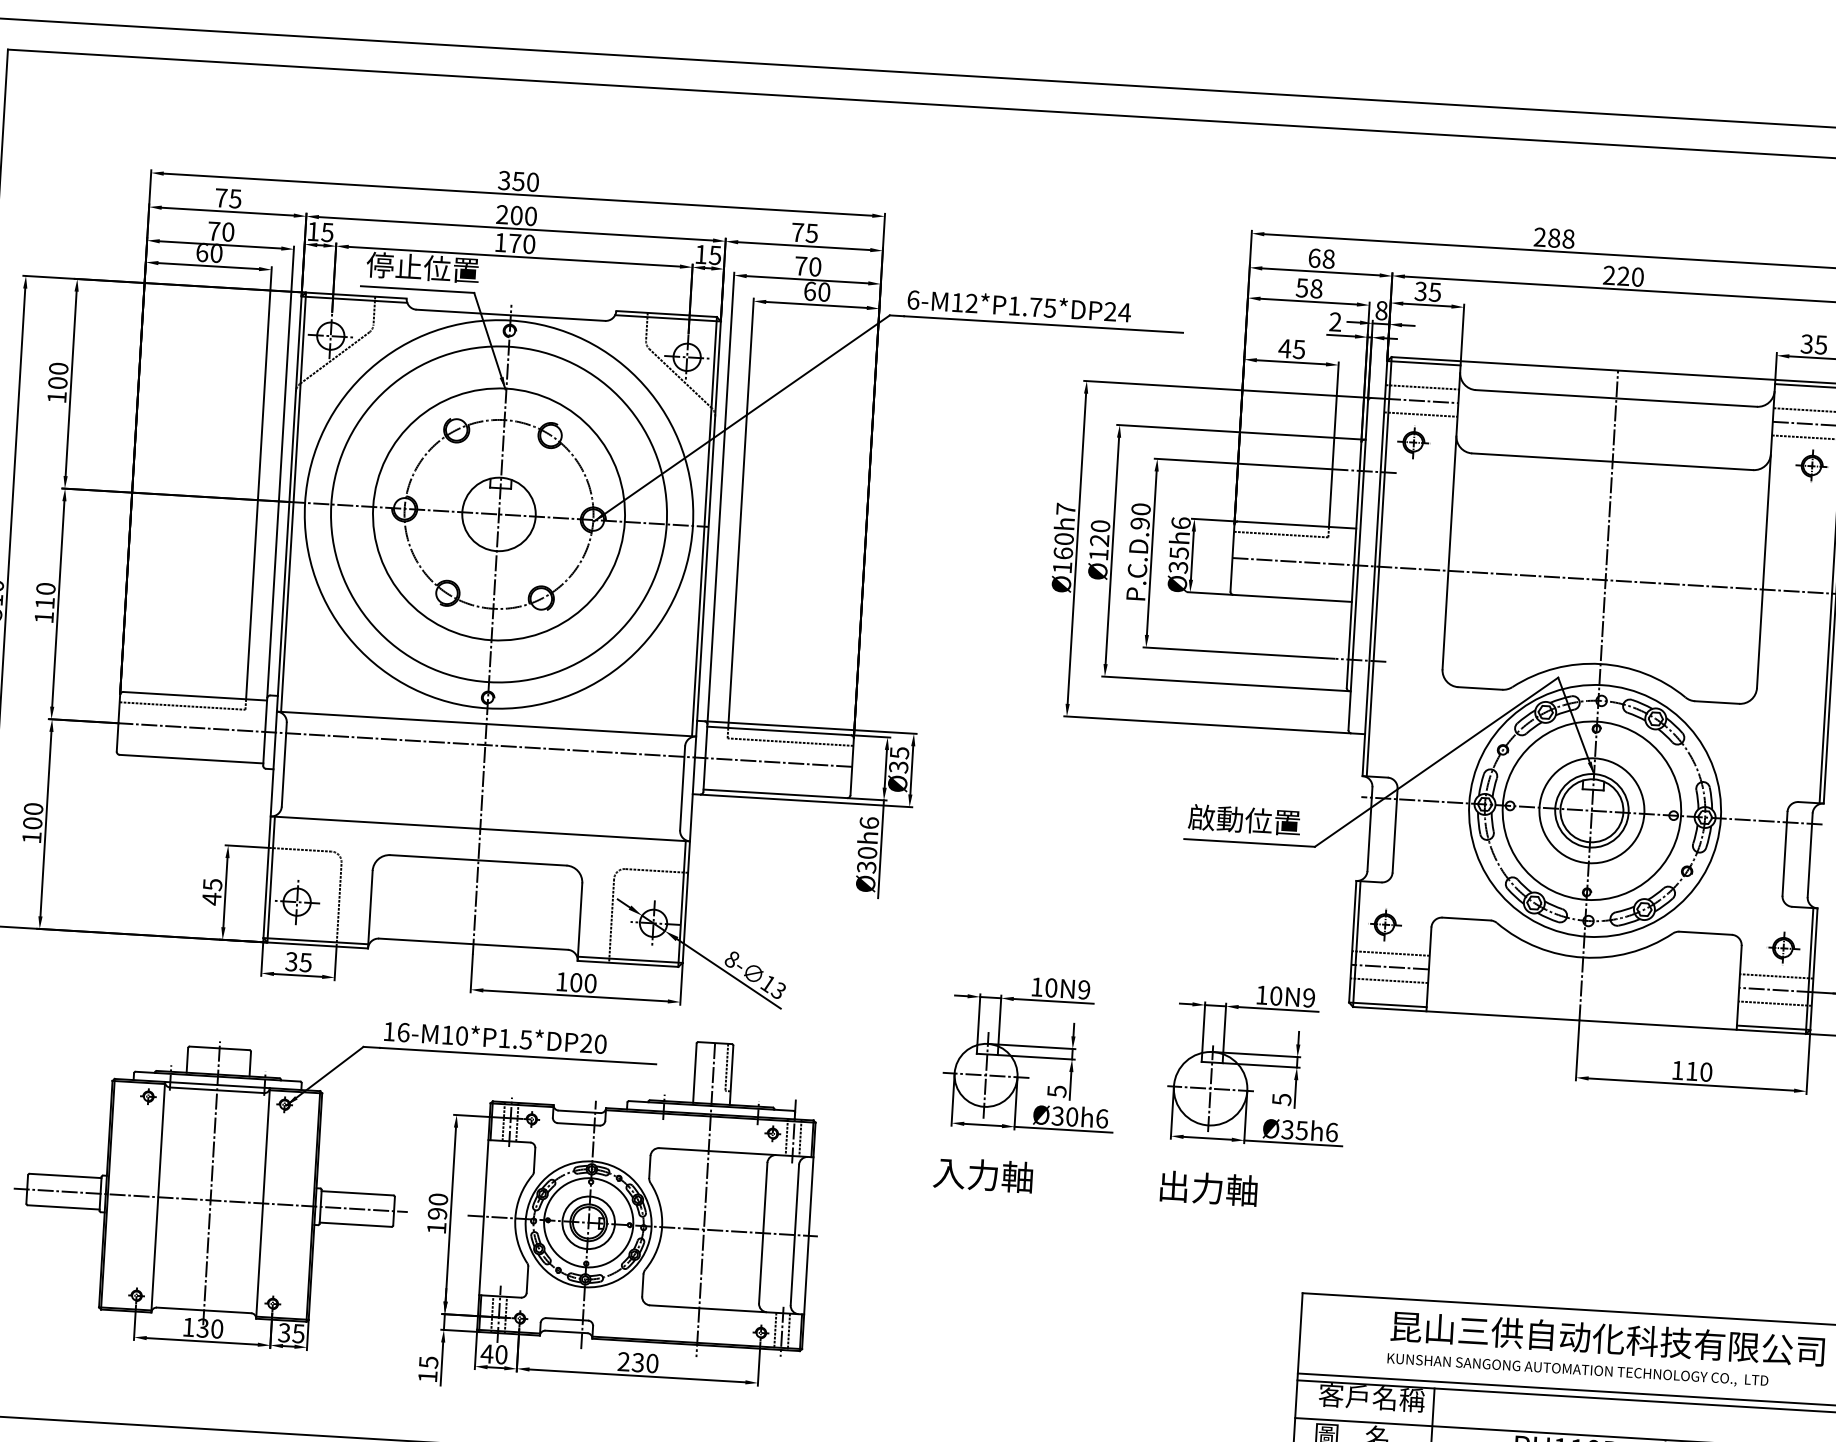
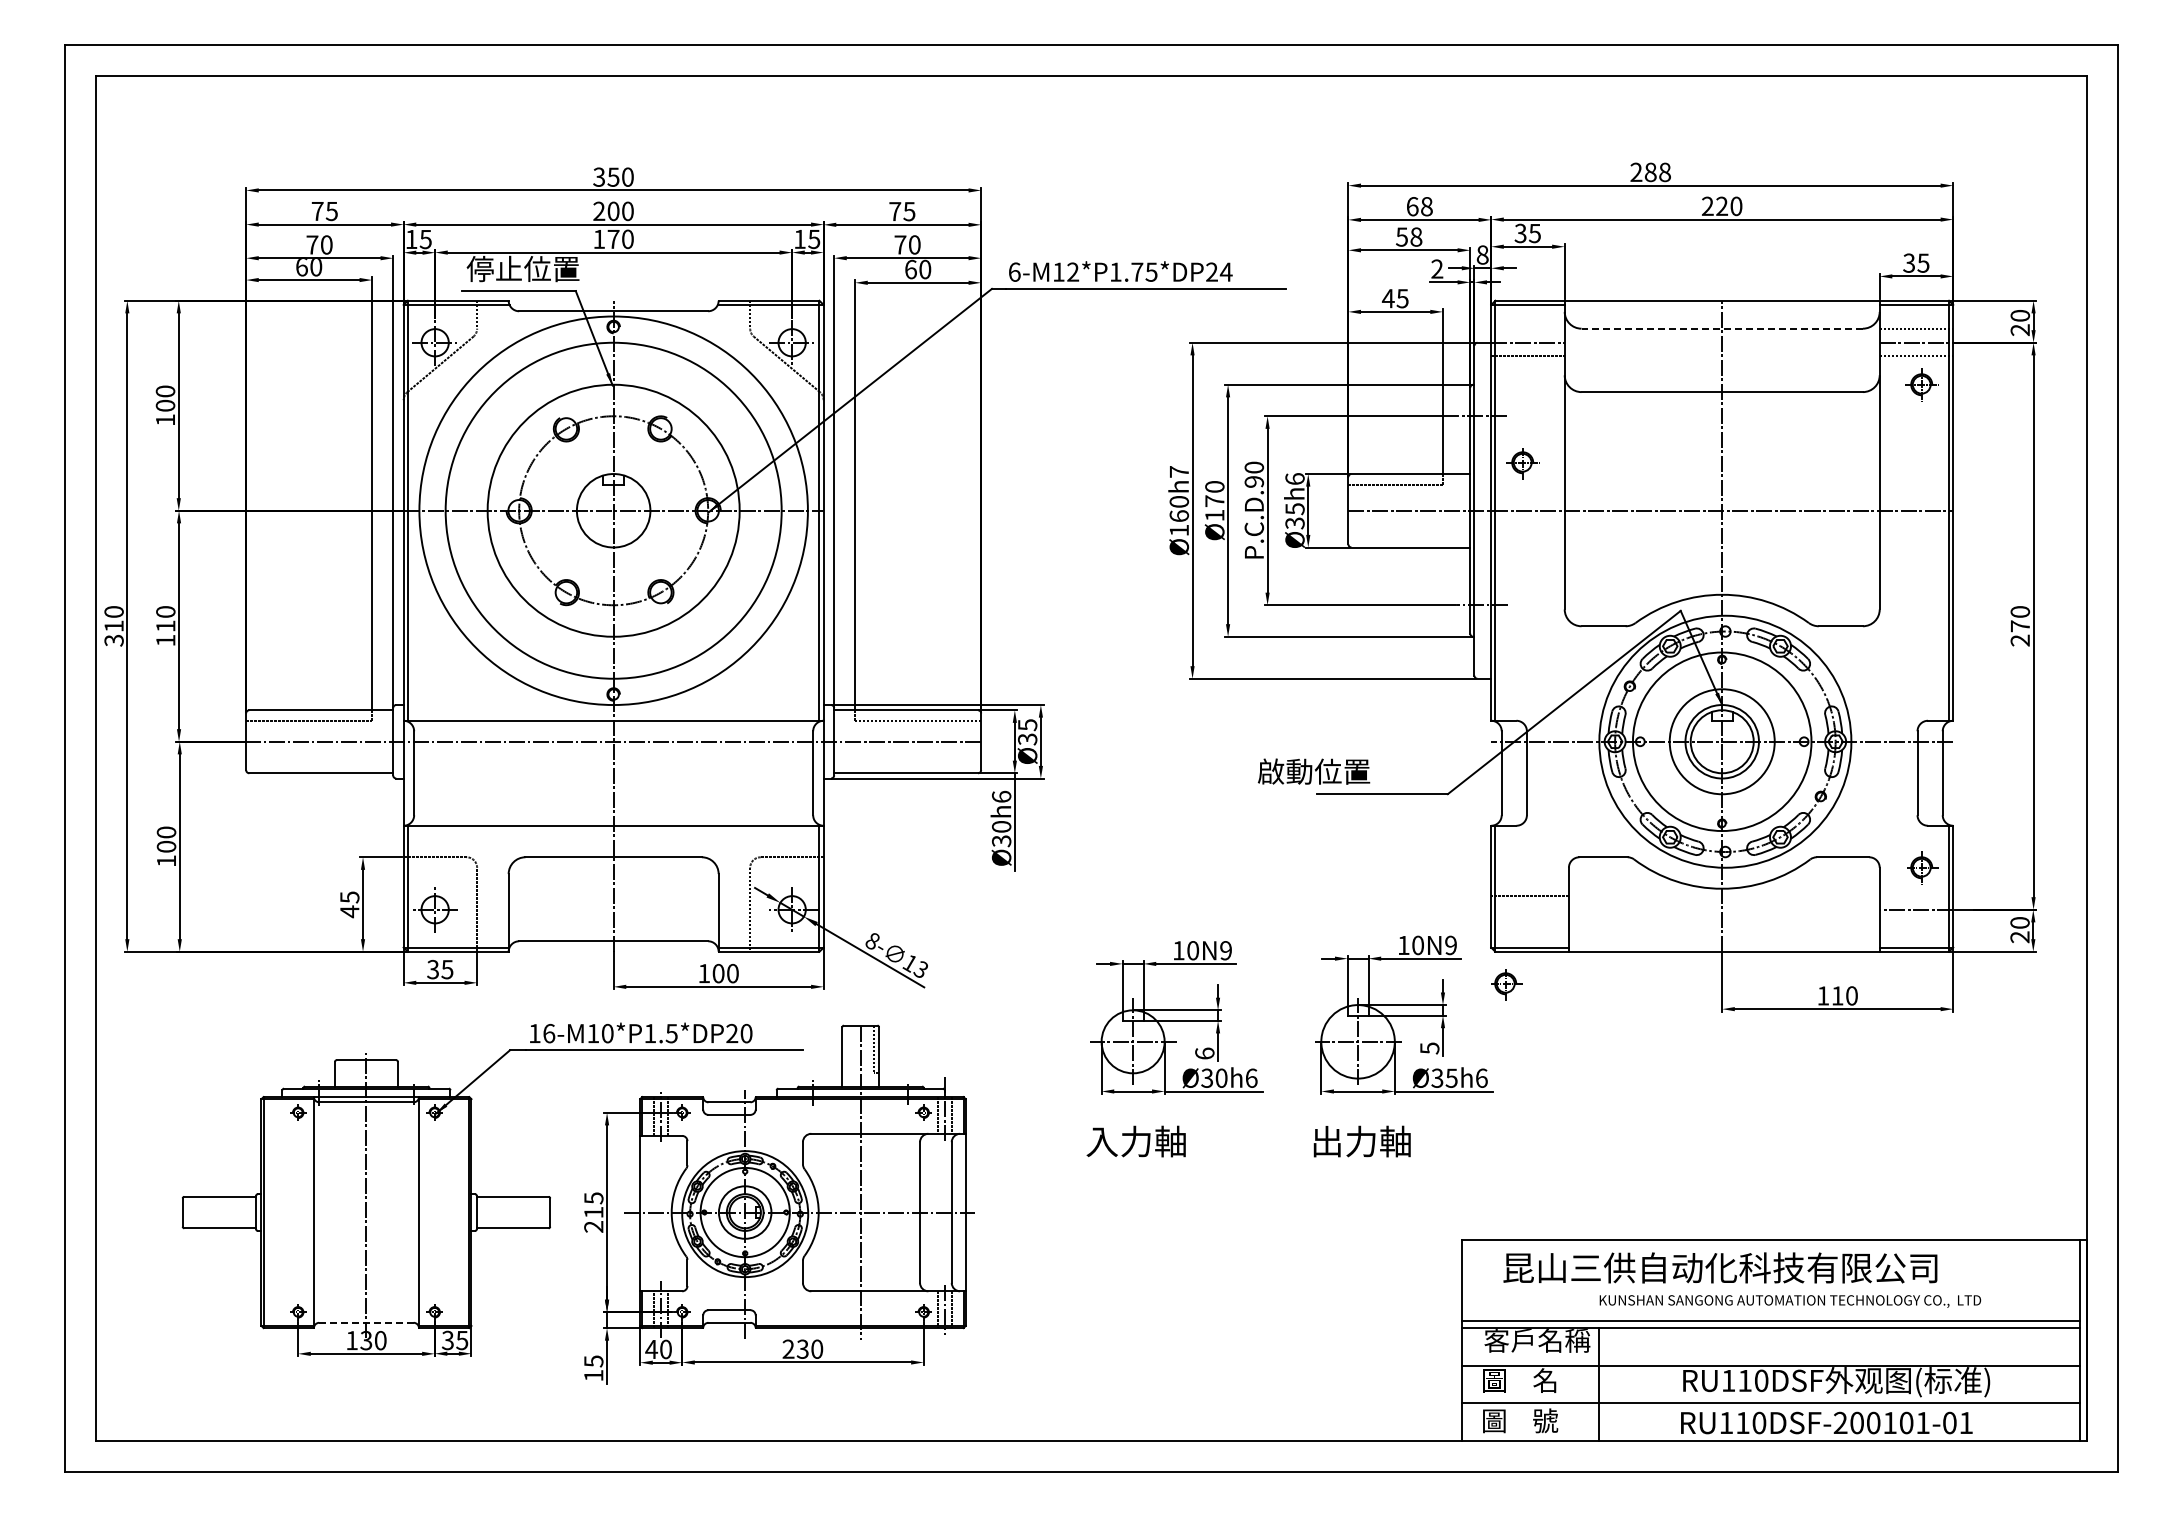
line: (1421, 387) -> (1527, 329), removed
line: (1616, 398) -> (1722, 328), solid -> dashed
part: (1413, 443) -> (1522, 463), moved
text: (1099, 540) -> (1214, 501), Ø120 -> Ø170
text: (1244, 819) -> (1313, 771), moved
part: (1386, 925) -> (1506, 984), moved
line: (1389, 966) -> (1529, 909), removed
line: (1776, 976) -> (1916, 896), removed
line: (1388, 980) -> (1529, 923), removed
line: (1775, 1003) -> (1916, 923), removed
text: (1056, 1091) -> (1204, 1053), 5 -> 6
line: (210, 1200) -> (366, 1212), removed
text: (437, 1213) -> (593, 1212), 190 -> 215
line: (203, 1310) -> (365, 1322), solid -> dashed
text: (1607, 1338) -> (1720, 1267), moved
text: (1577, 1370) -> (1790, 1301), moved

